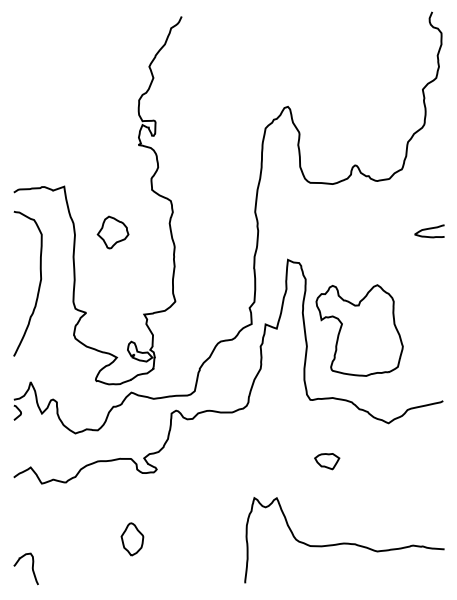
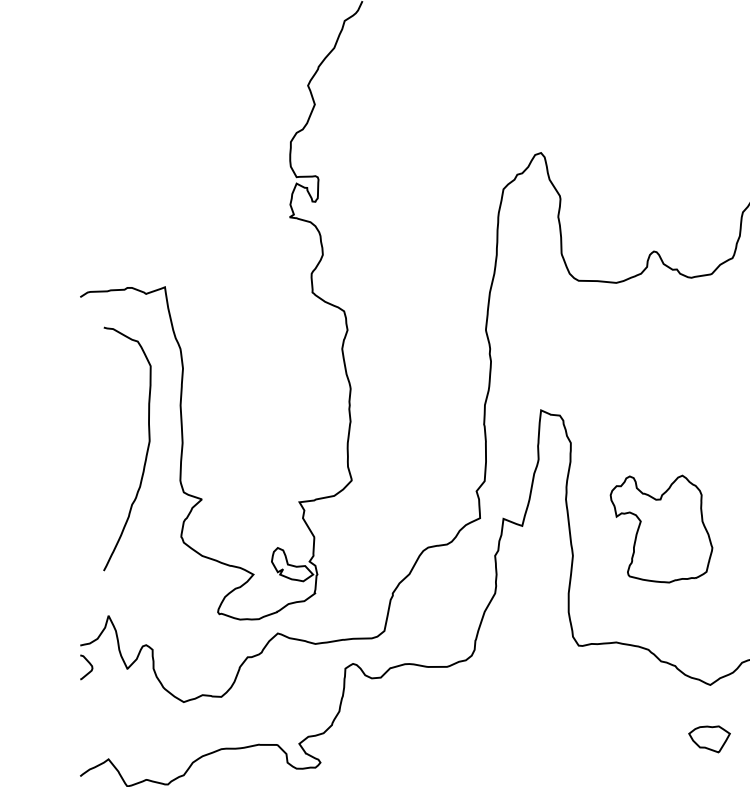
part: (112, 232) -> (246, 364), removed
curve: (38, 286) -> (145, 453), moved
part: (359, 330) -> (661, 529), size x0.7
part: (327, 461) -> (710, 739), moved

